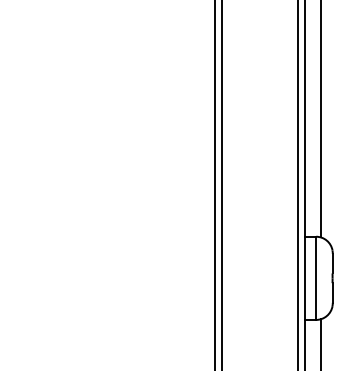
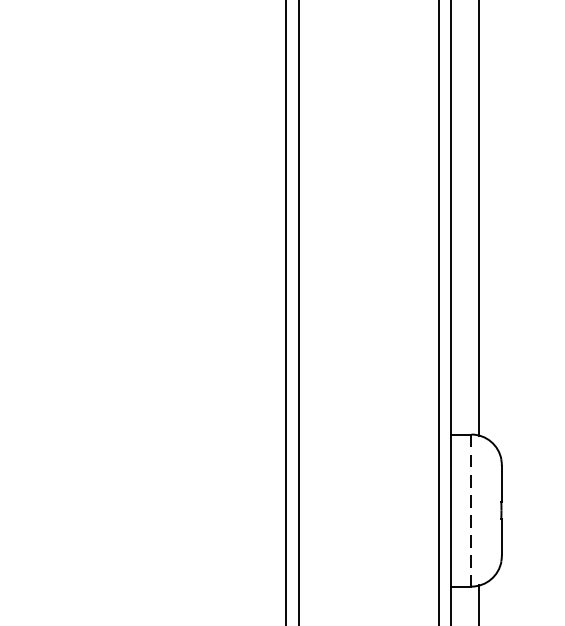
line: (316, 278) -> (472, 510), solid -> dashed

